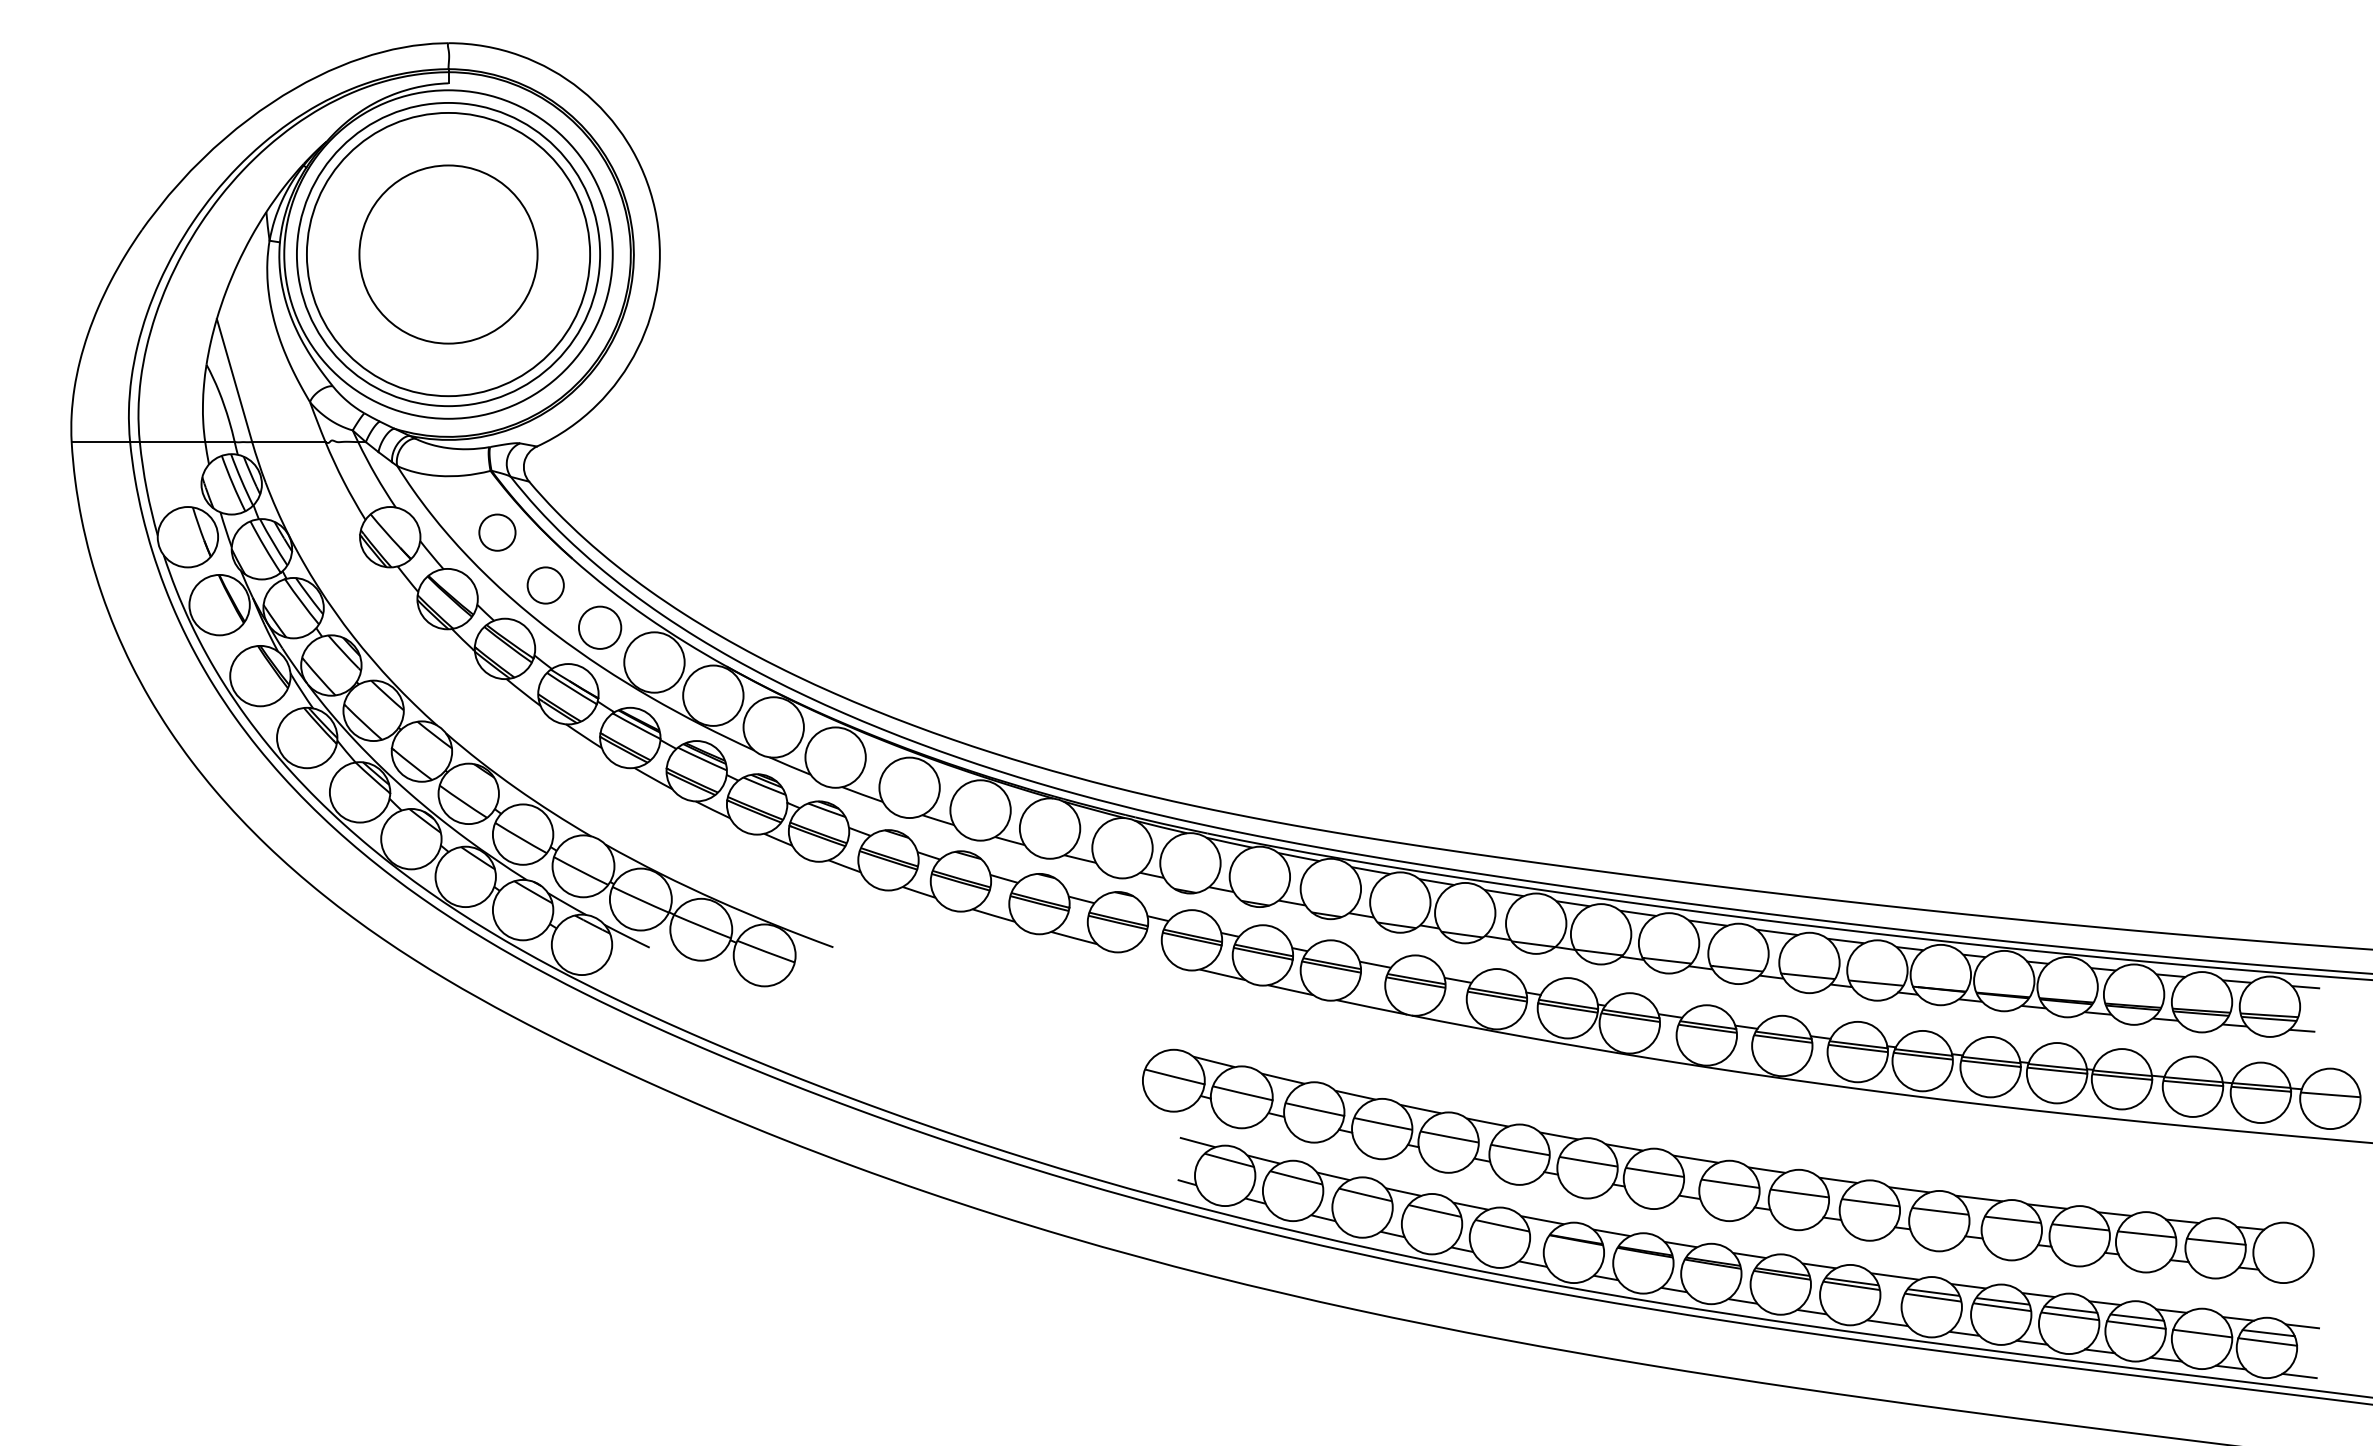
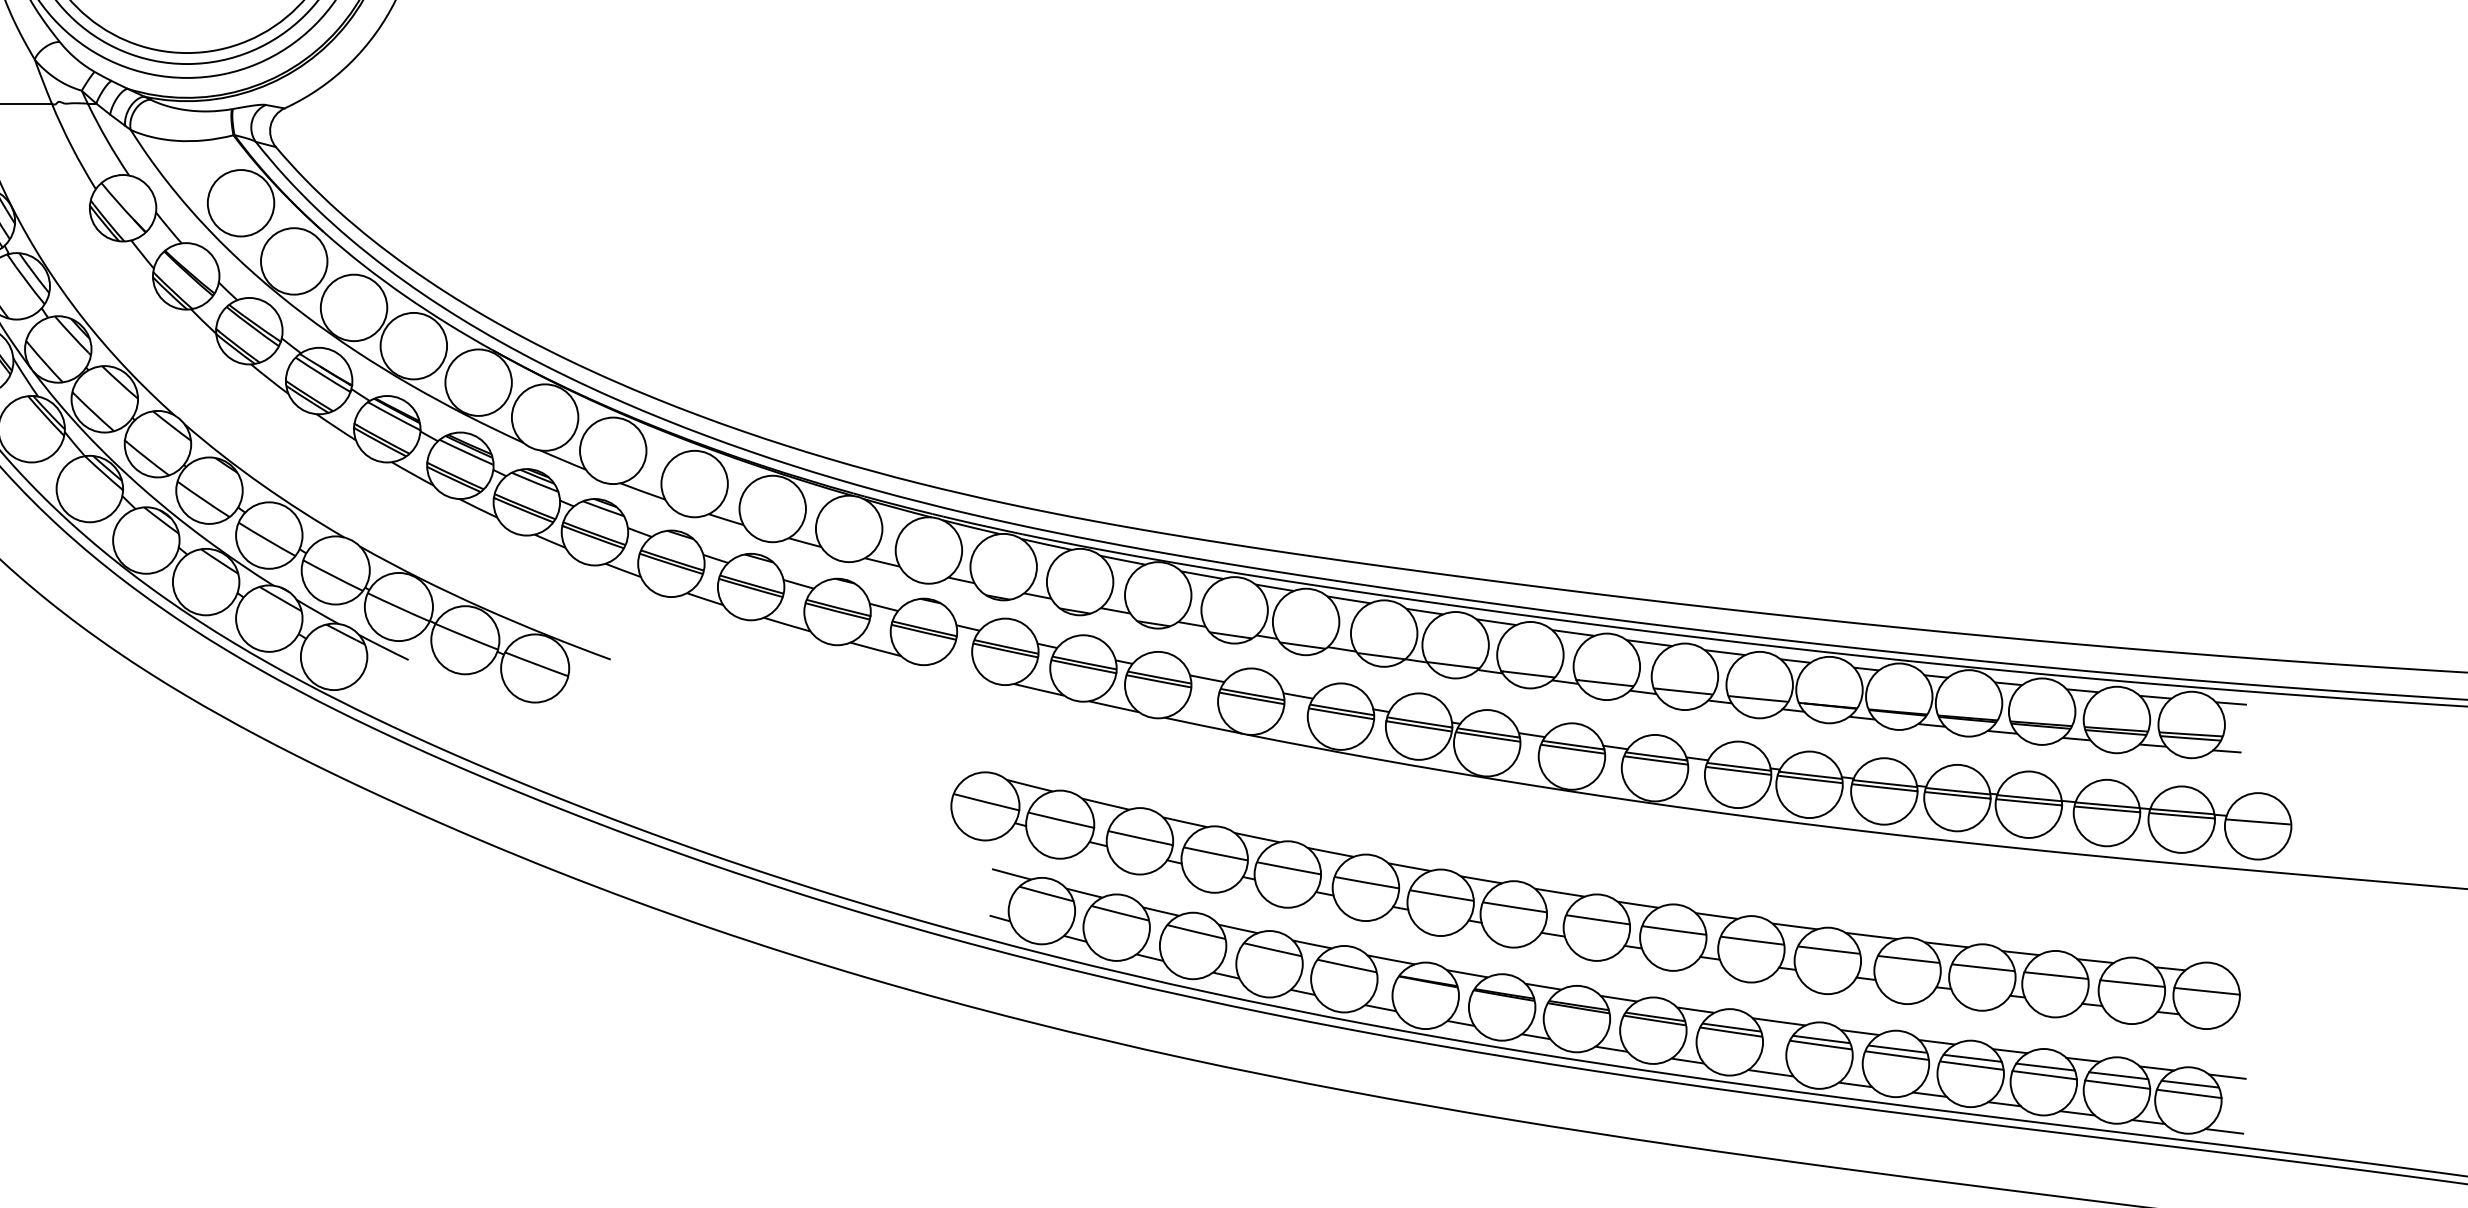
circle: (497, 532) -> (241, 203), size x1.67
circle: (545, 585) -> (293, 261), size x1.67
circle: (599, 627) -> (353, 307), size x1.43
line: (2283, 1248) -> (2206, 991), added
line: (2203, 1325) -> (2118, 1075), added

